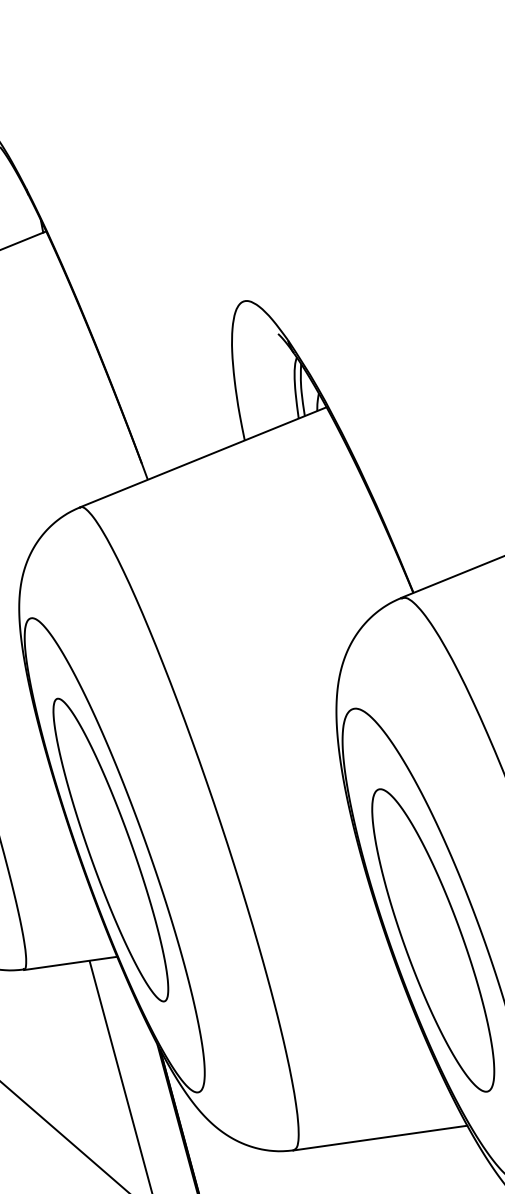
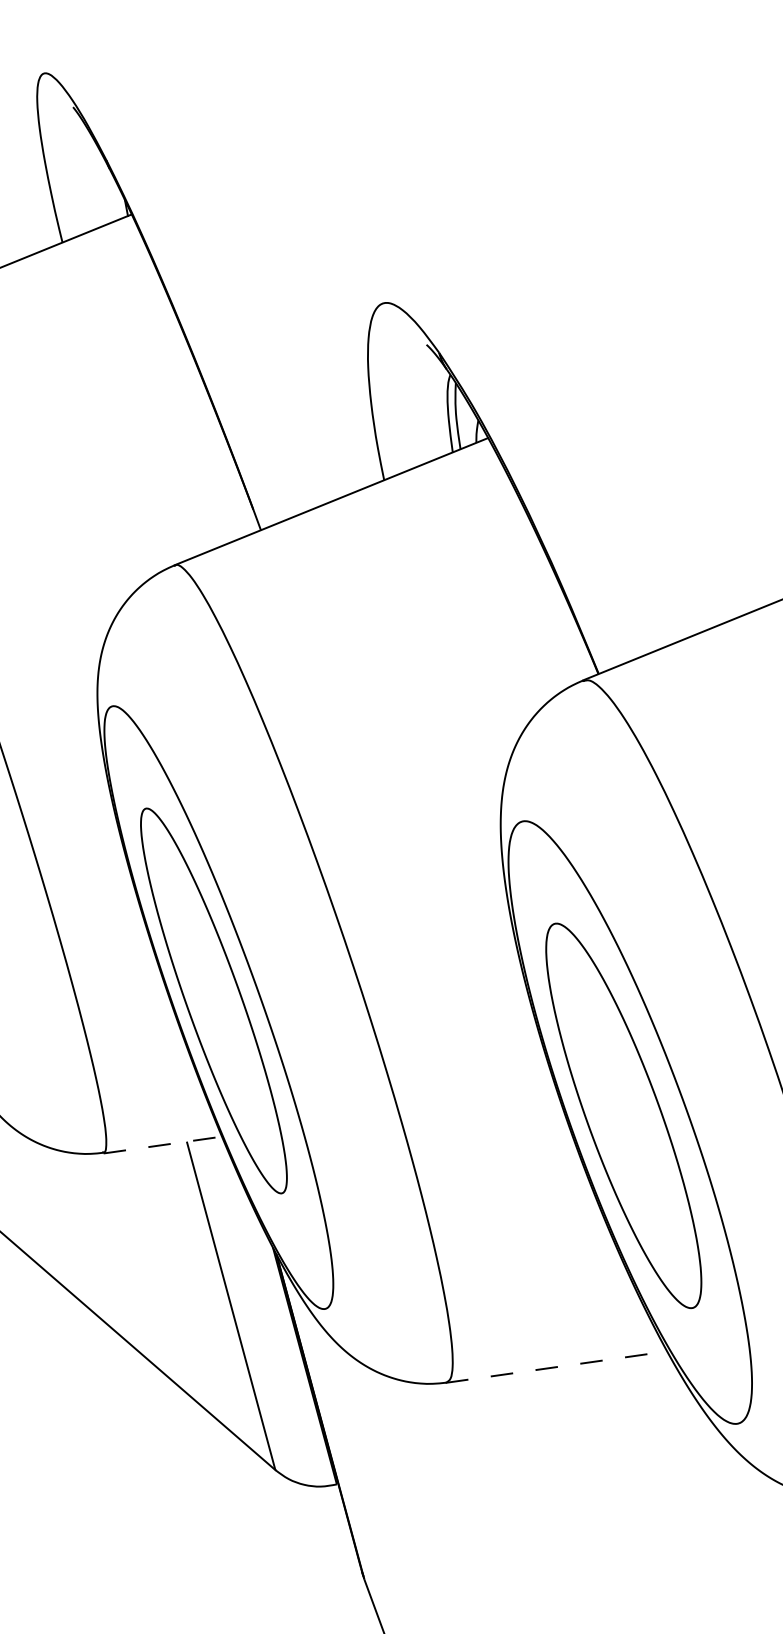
line: (70, 963) -> (162, 1145), solid -> dashed
line: (380, 1138) -> (556, 1367), solid -> dashed

